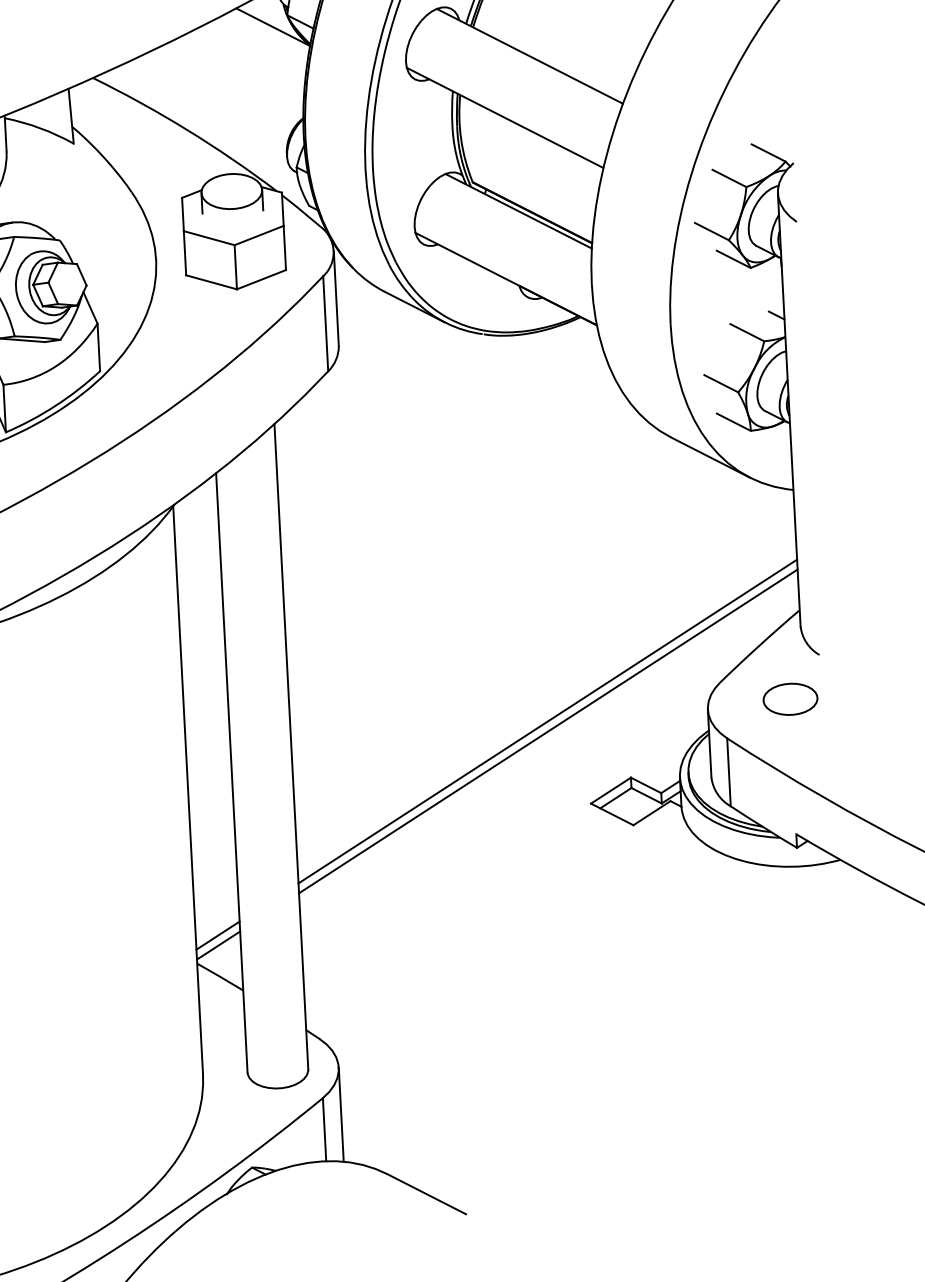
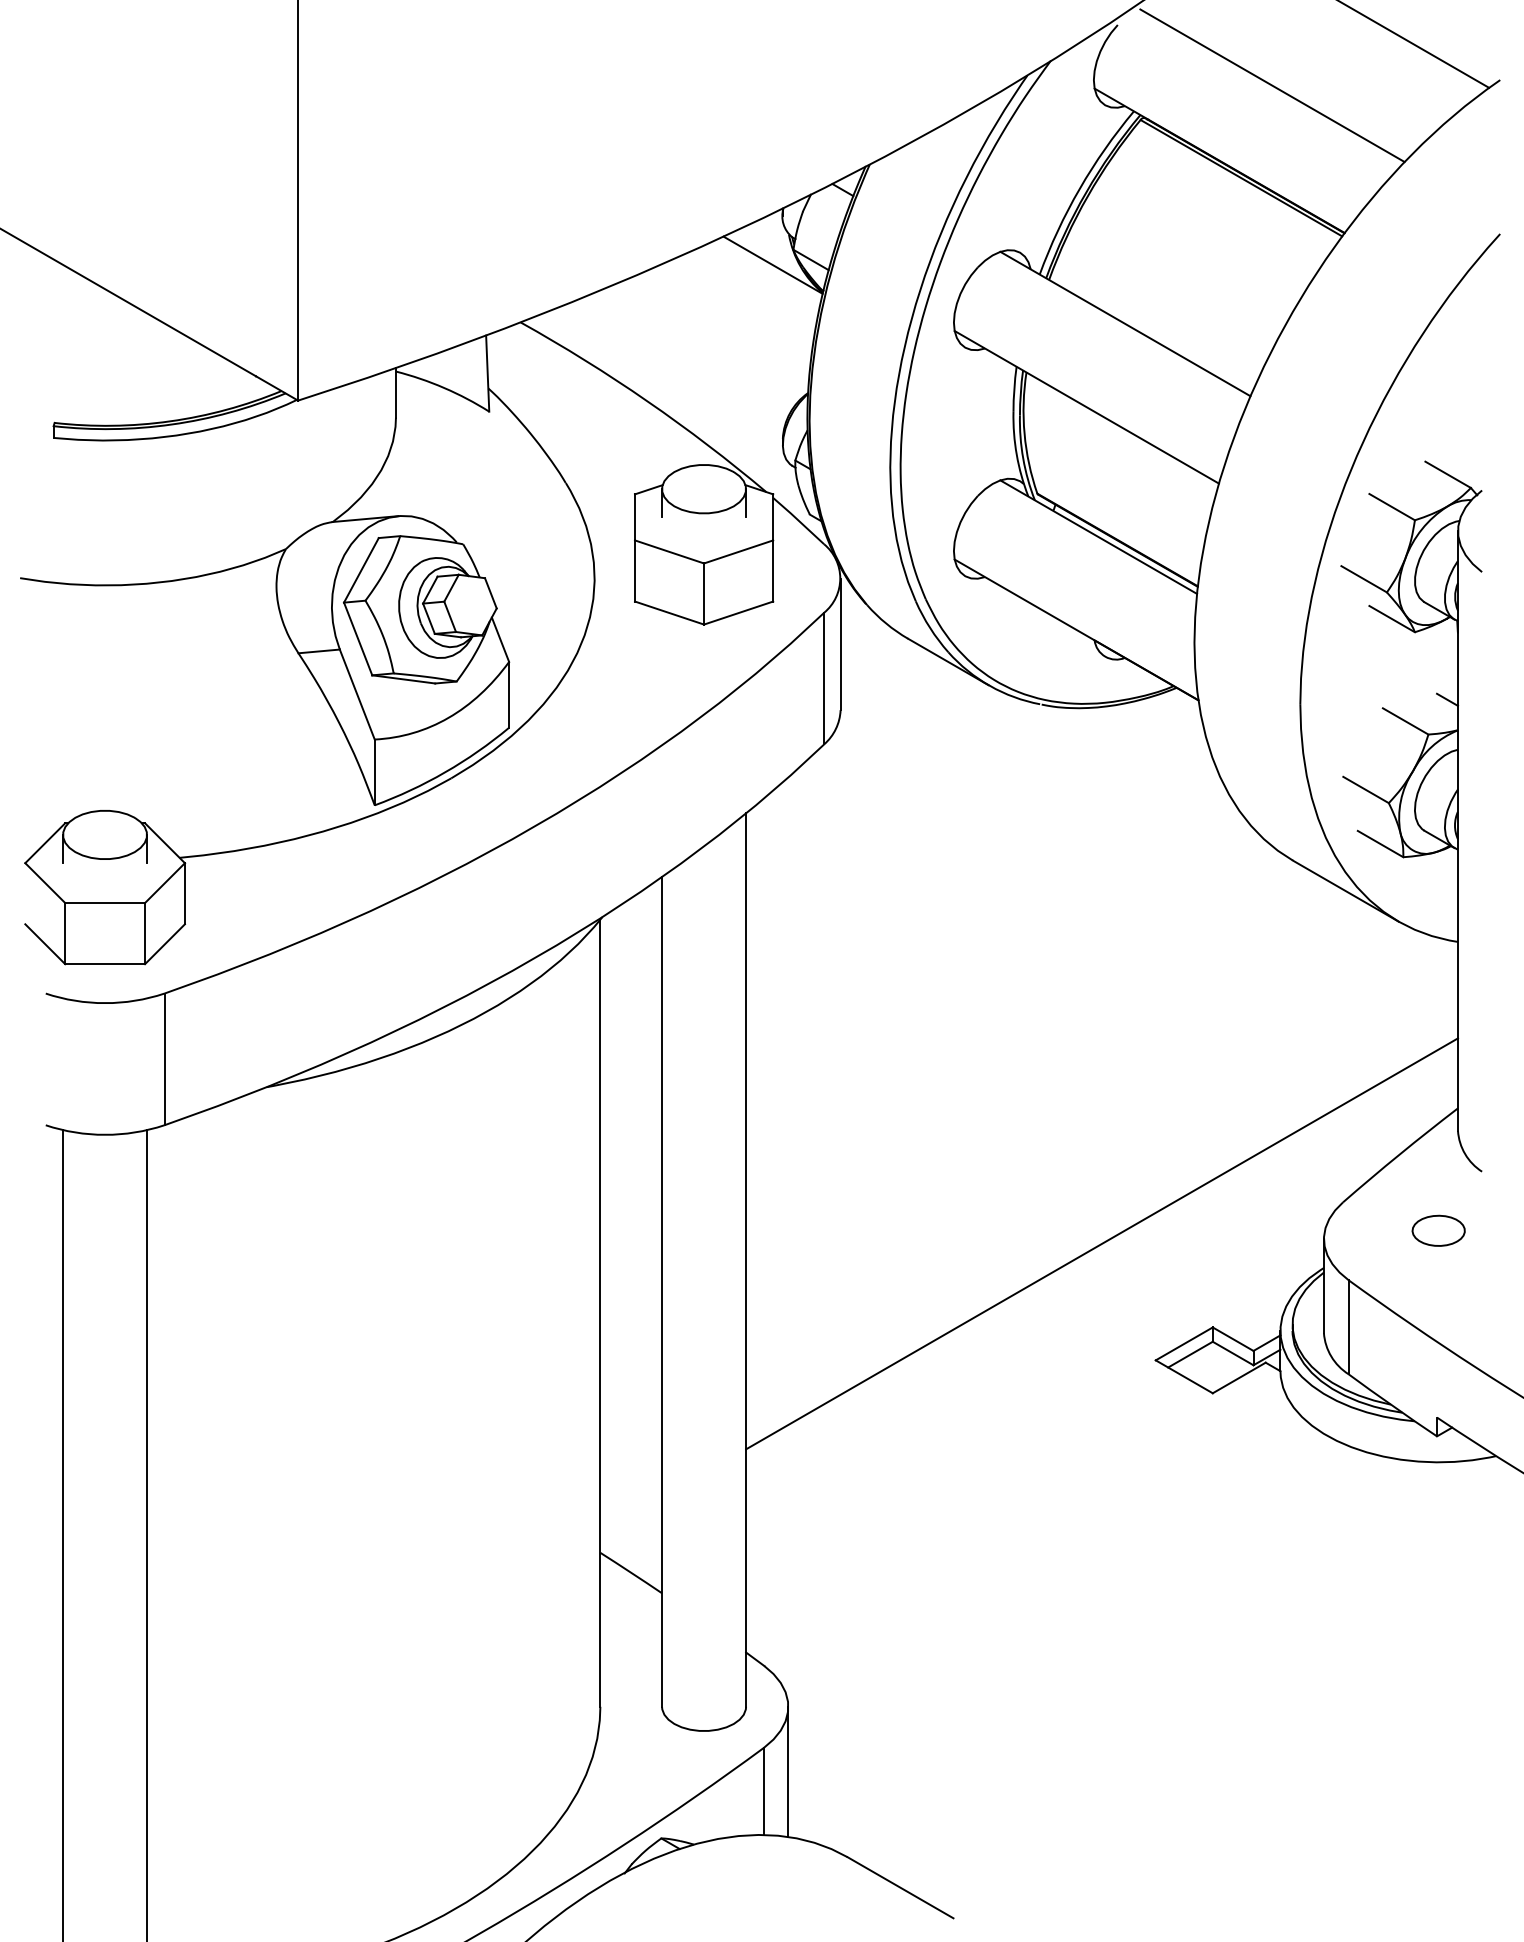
part: (790, 699) -> (1438, 1230), size x0.7
line: (547, 731) -> (1101, 1257), removed
line: (218, 935) -> (631, 1515), removed
line: (218, 945) -> (631, 1529), removed

